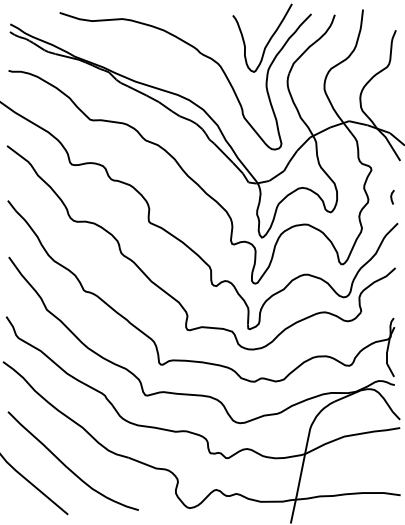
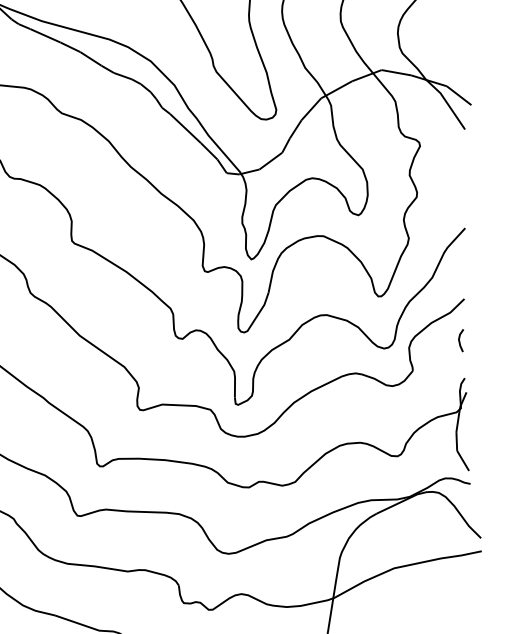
line: (392, 196) -> (461, 339), moved

